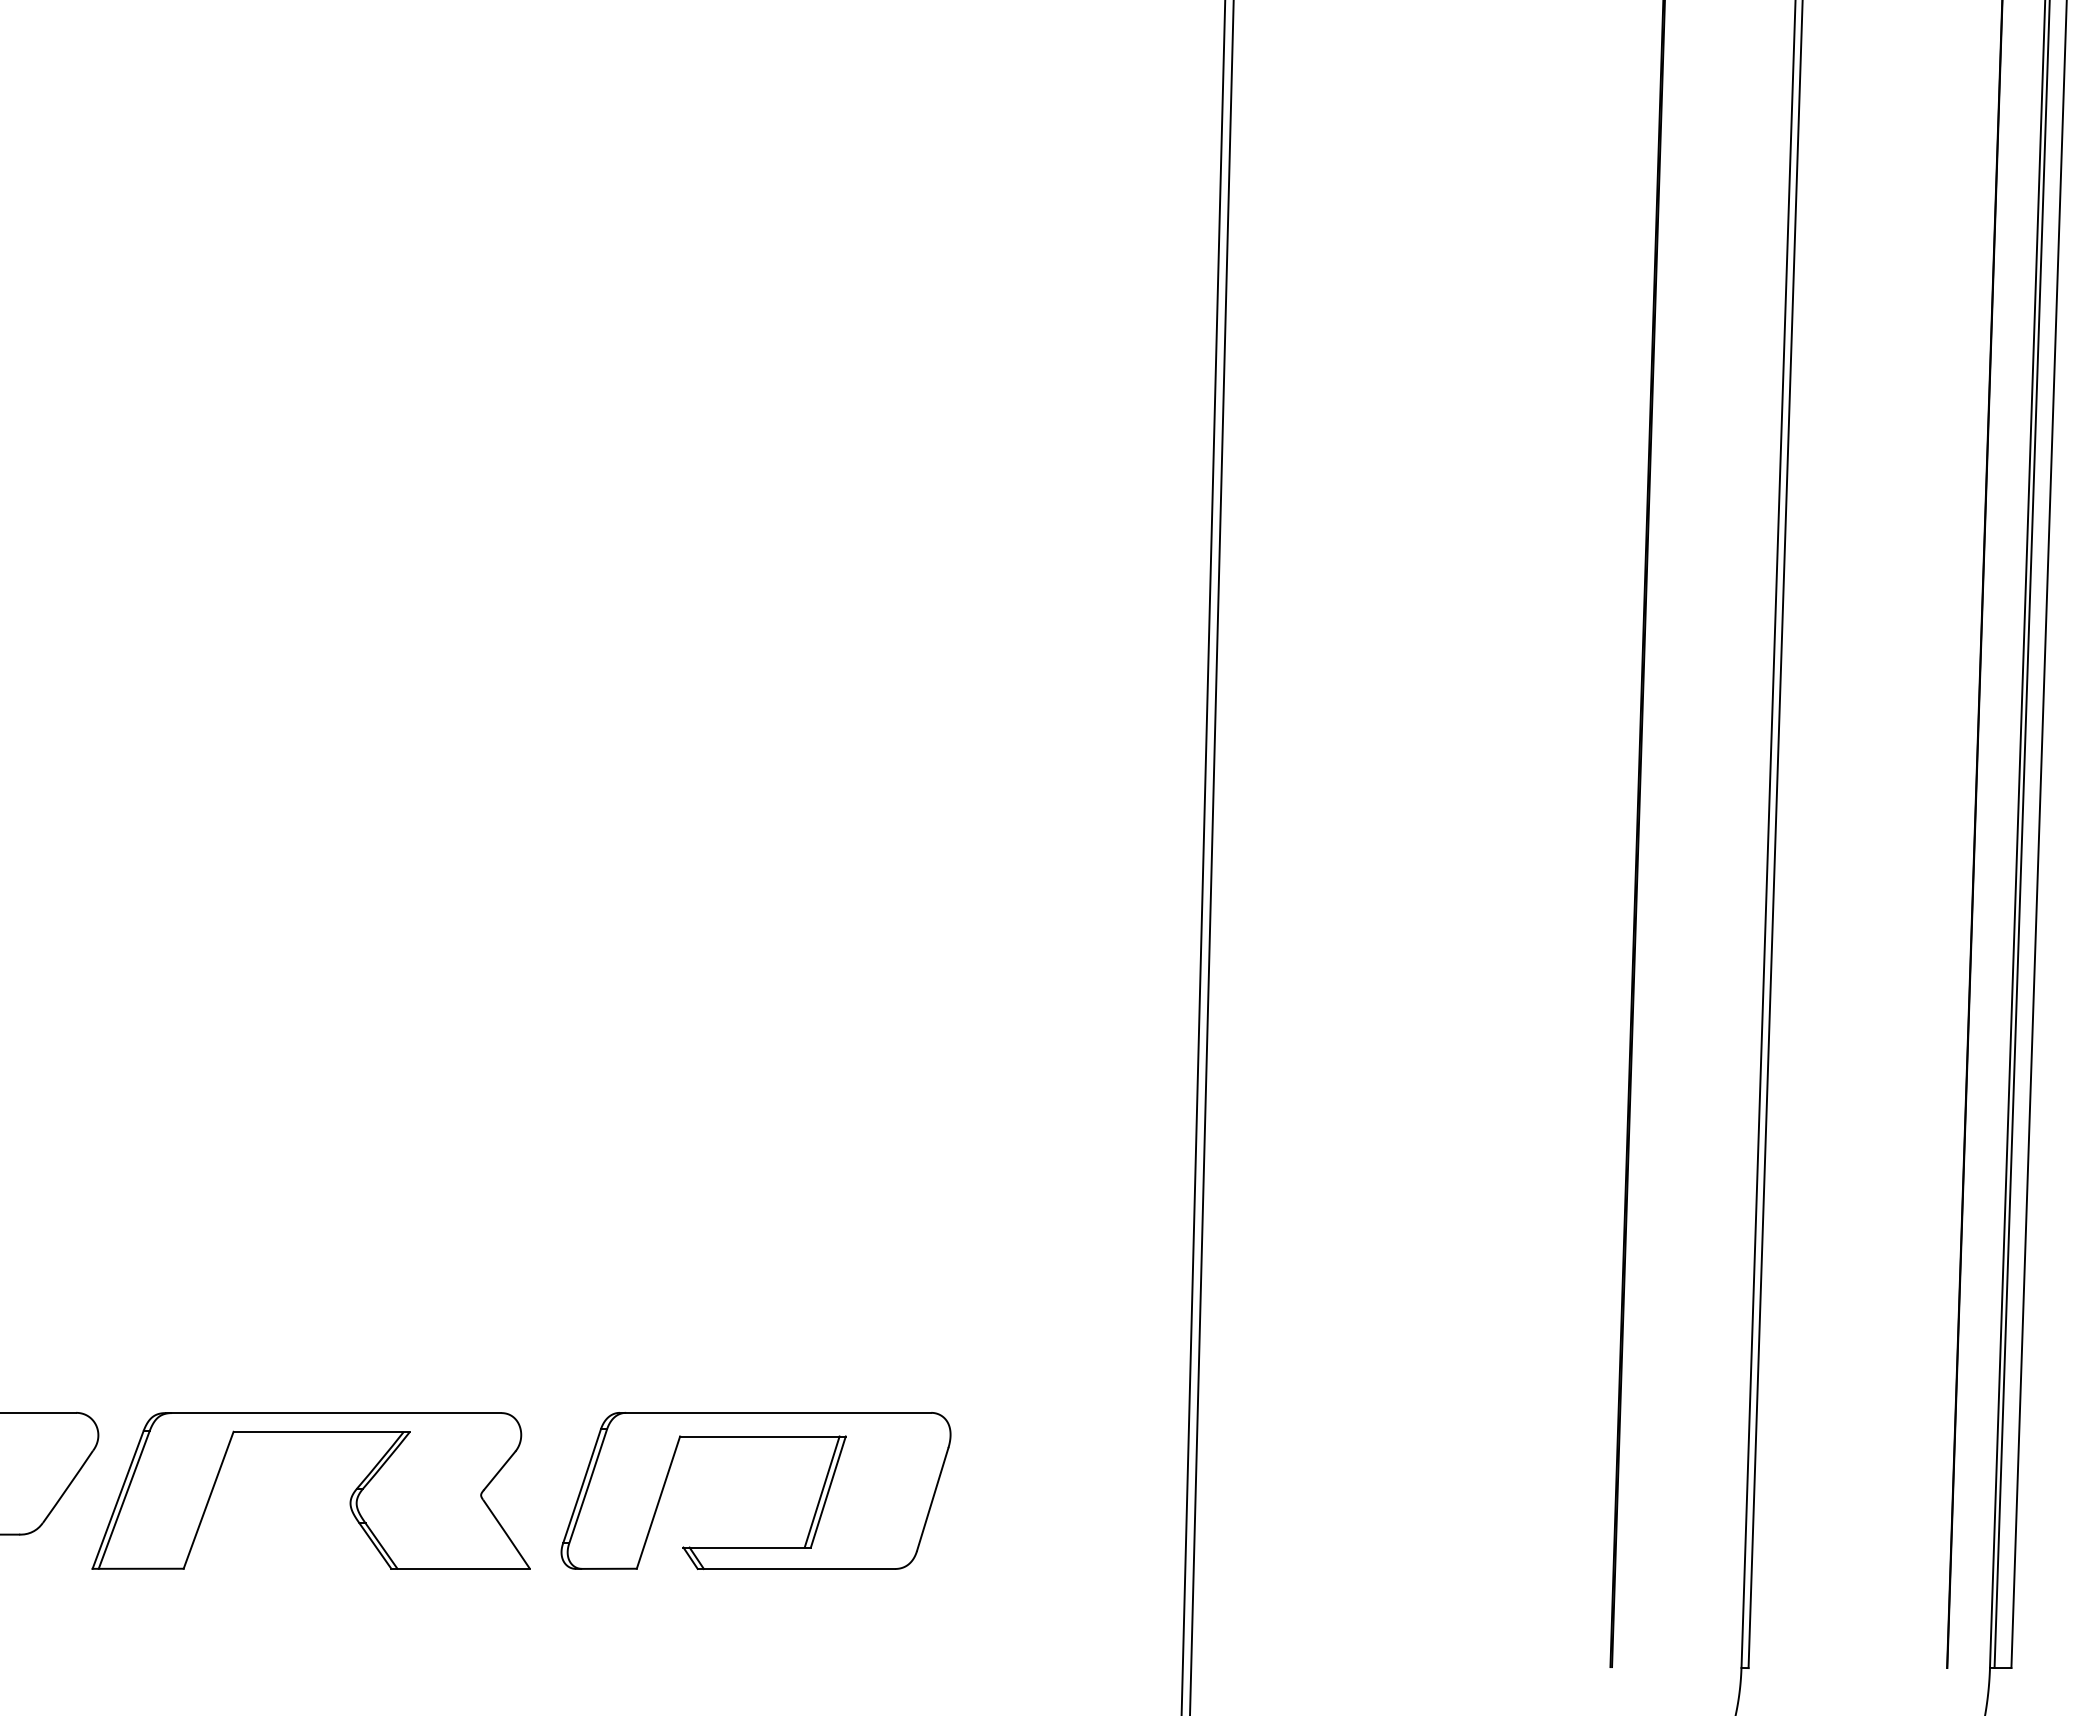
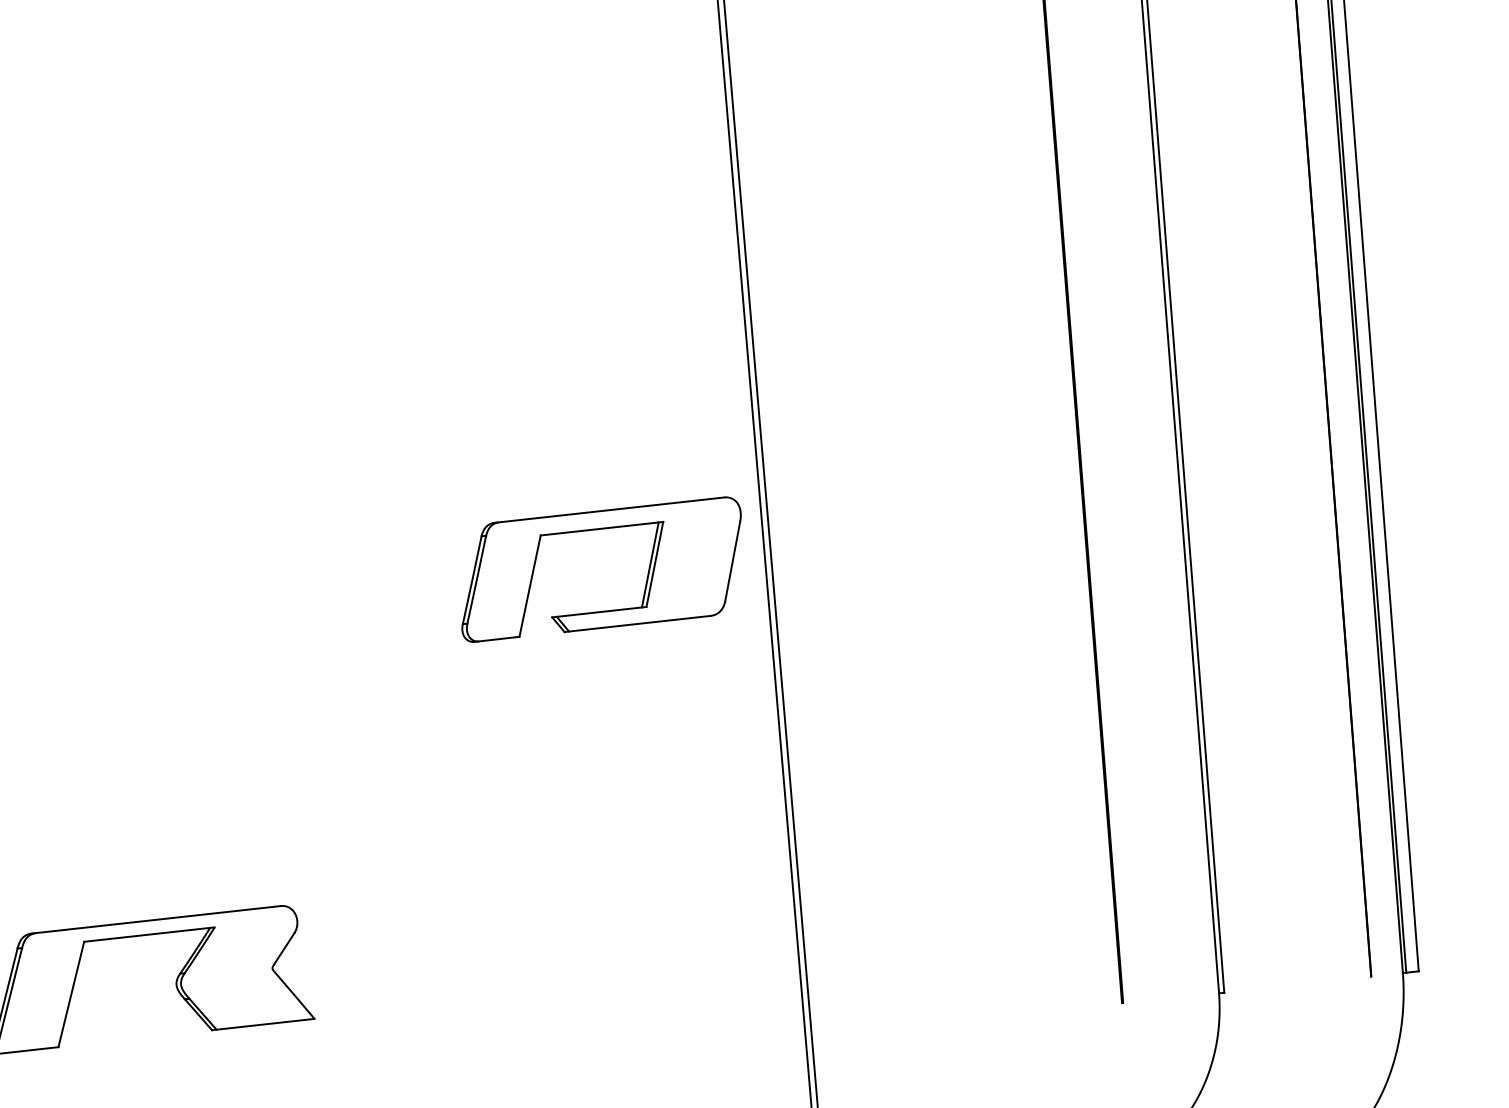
part: (755, 1437) -> (596, 530), moved

